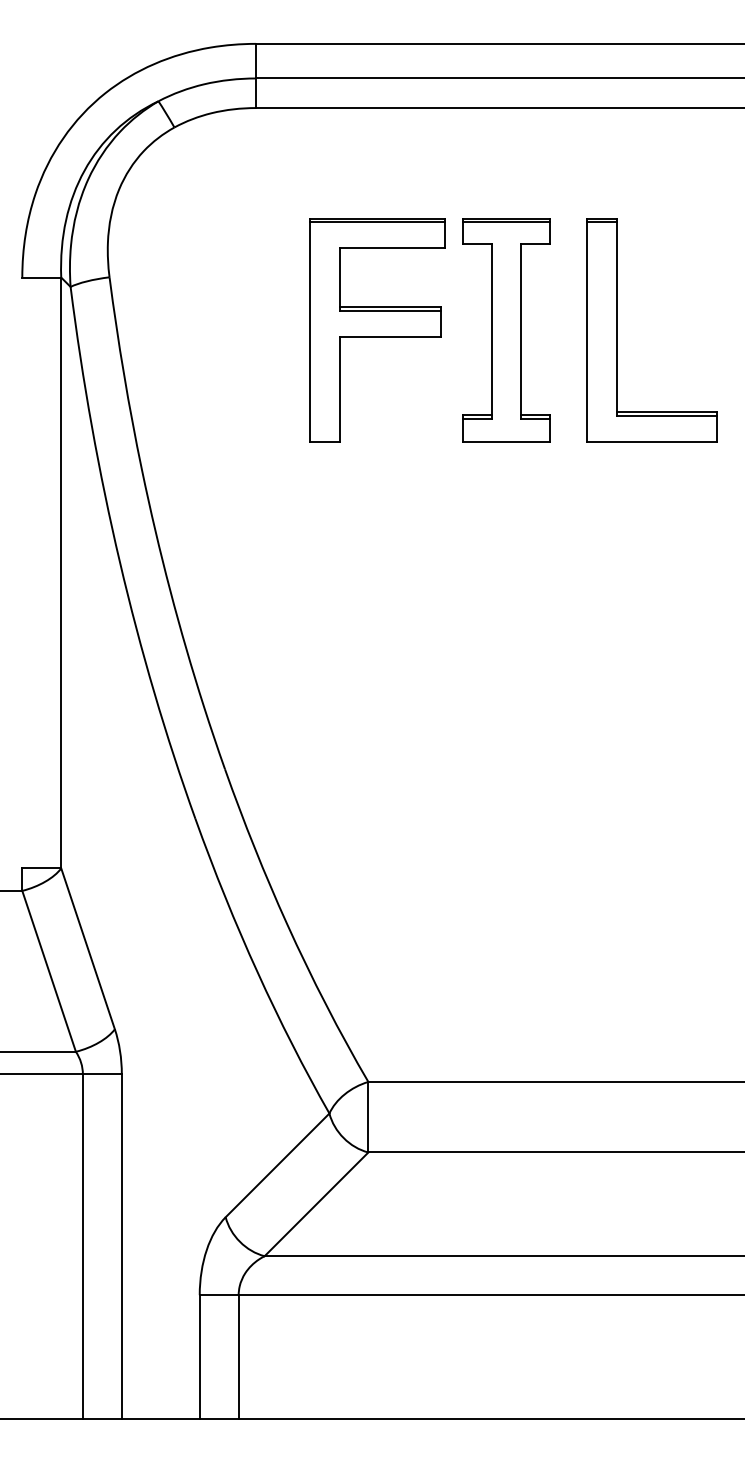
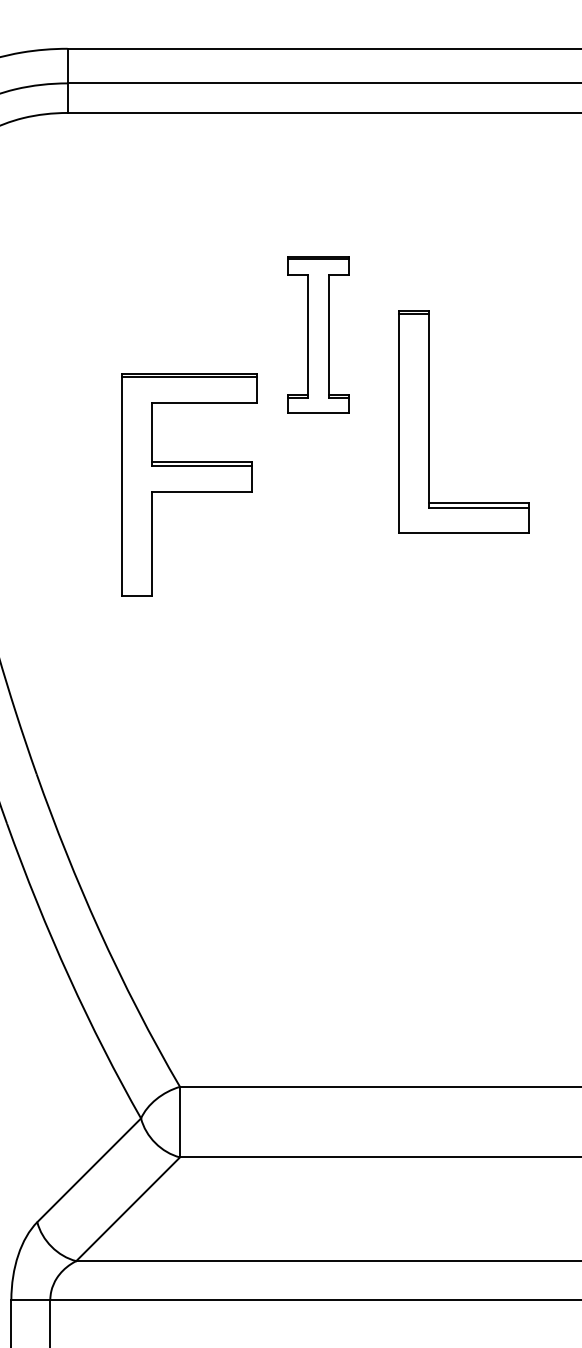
part: (377, 330) -> (189, 485), moved
part: (506, 330) -> (318, 335), size x0.7
part: (617, 330) -> (429, 422), moved

